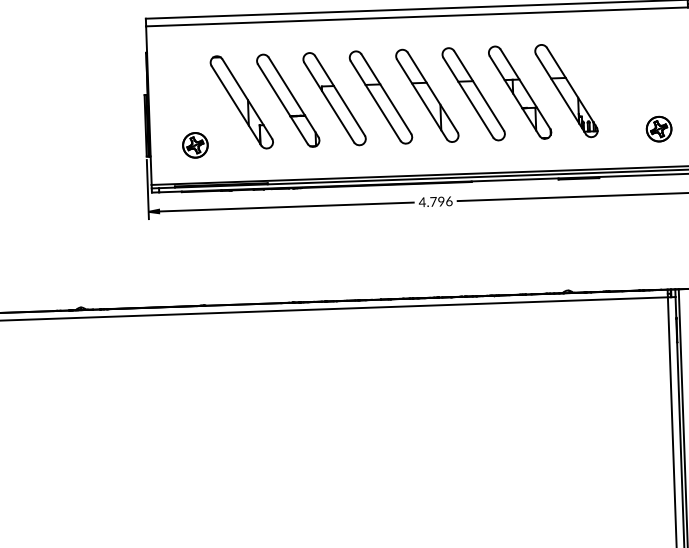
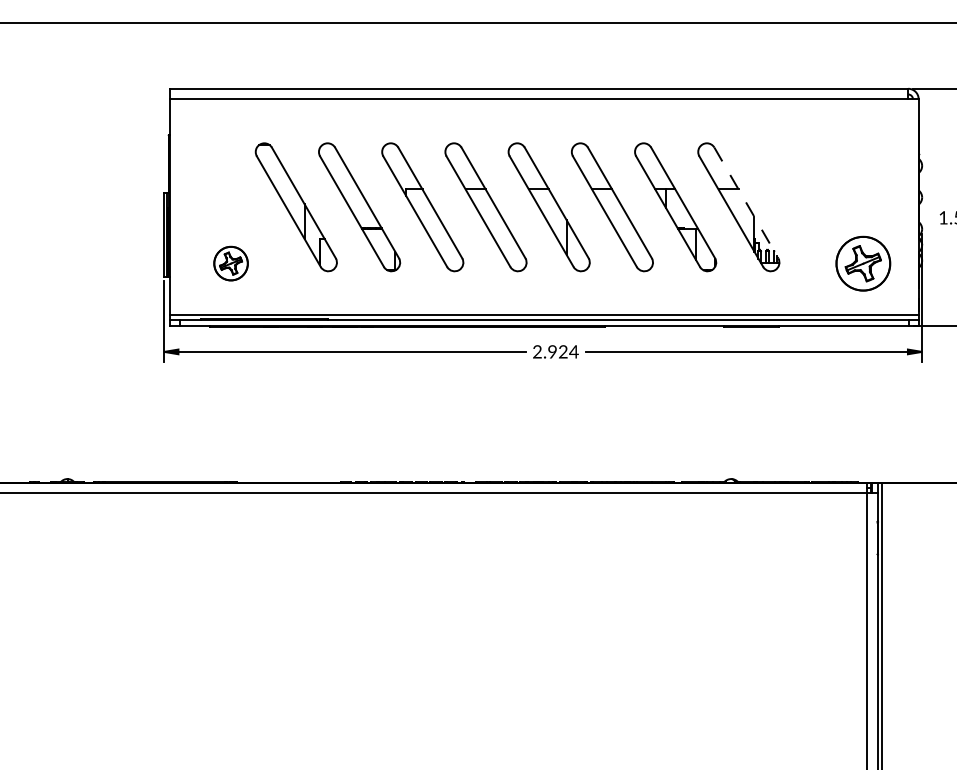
line: (571, 87) -> (746, 202), solid -> dashed
part: (658, 129) -> (862, 263), size x1.6
text: (435, 201) -> (555, 351), 4.796 -> 2.924

